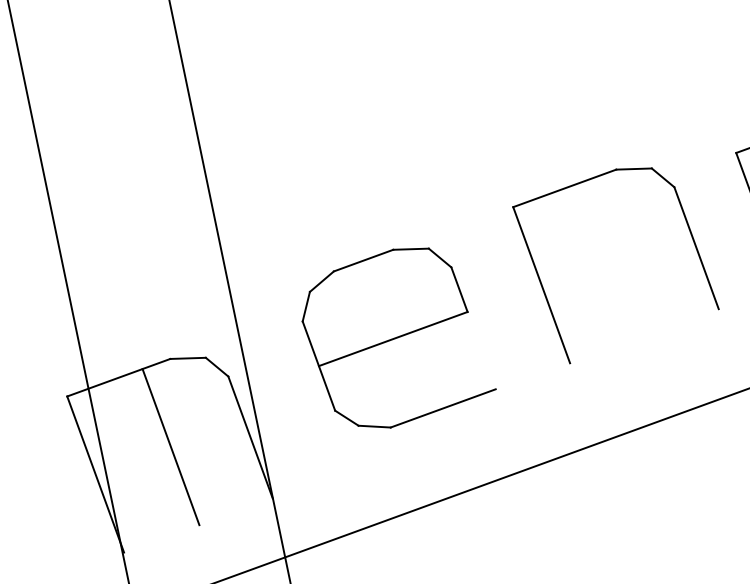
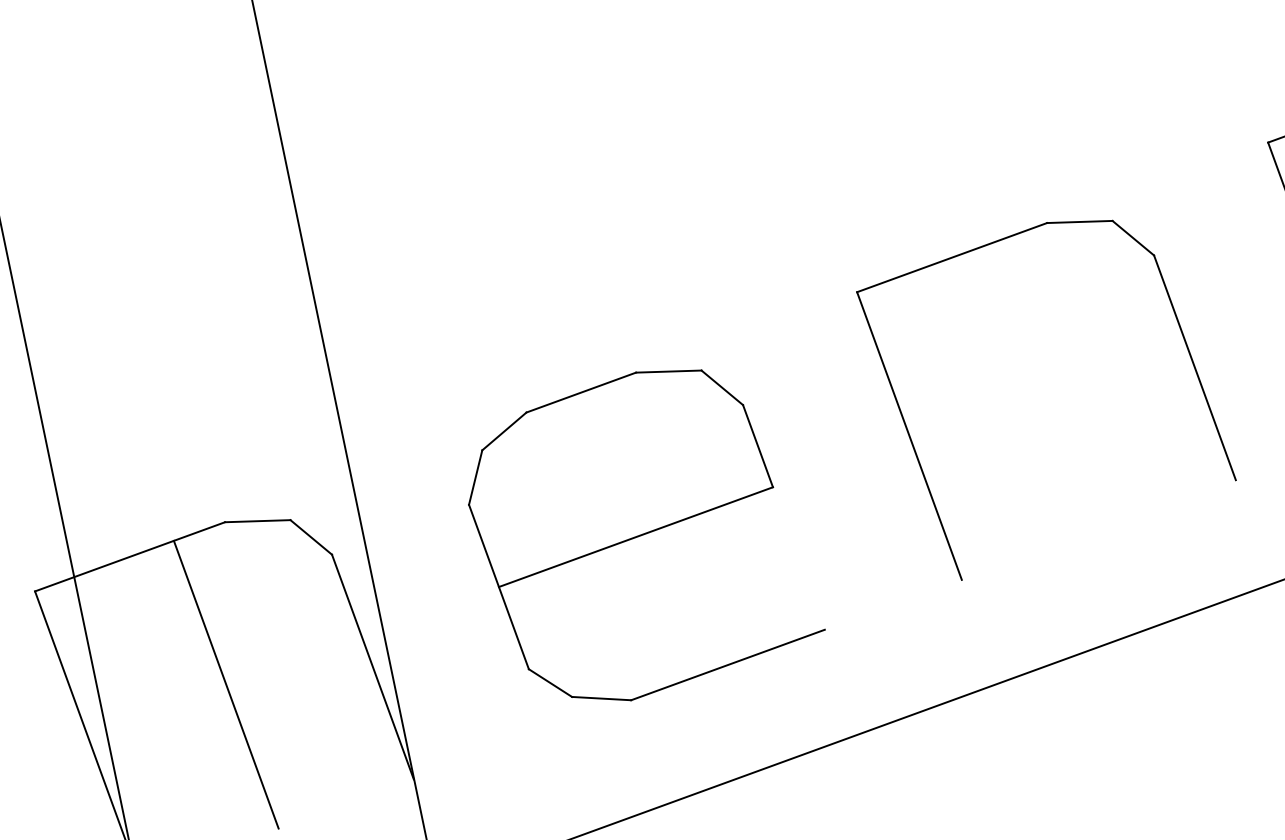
part: (544, 289) -> (914, 443), moved
part: (398, 337) -> (645, 534), moved

